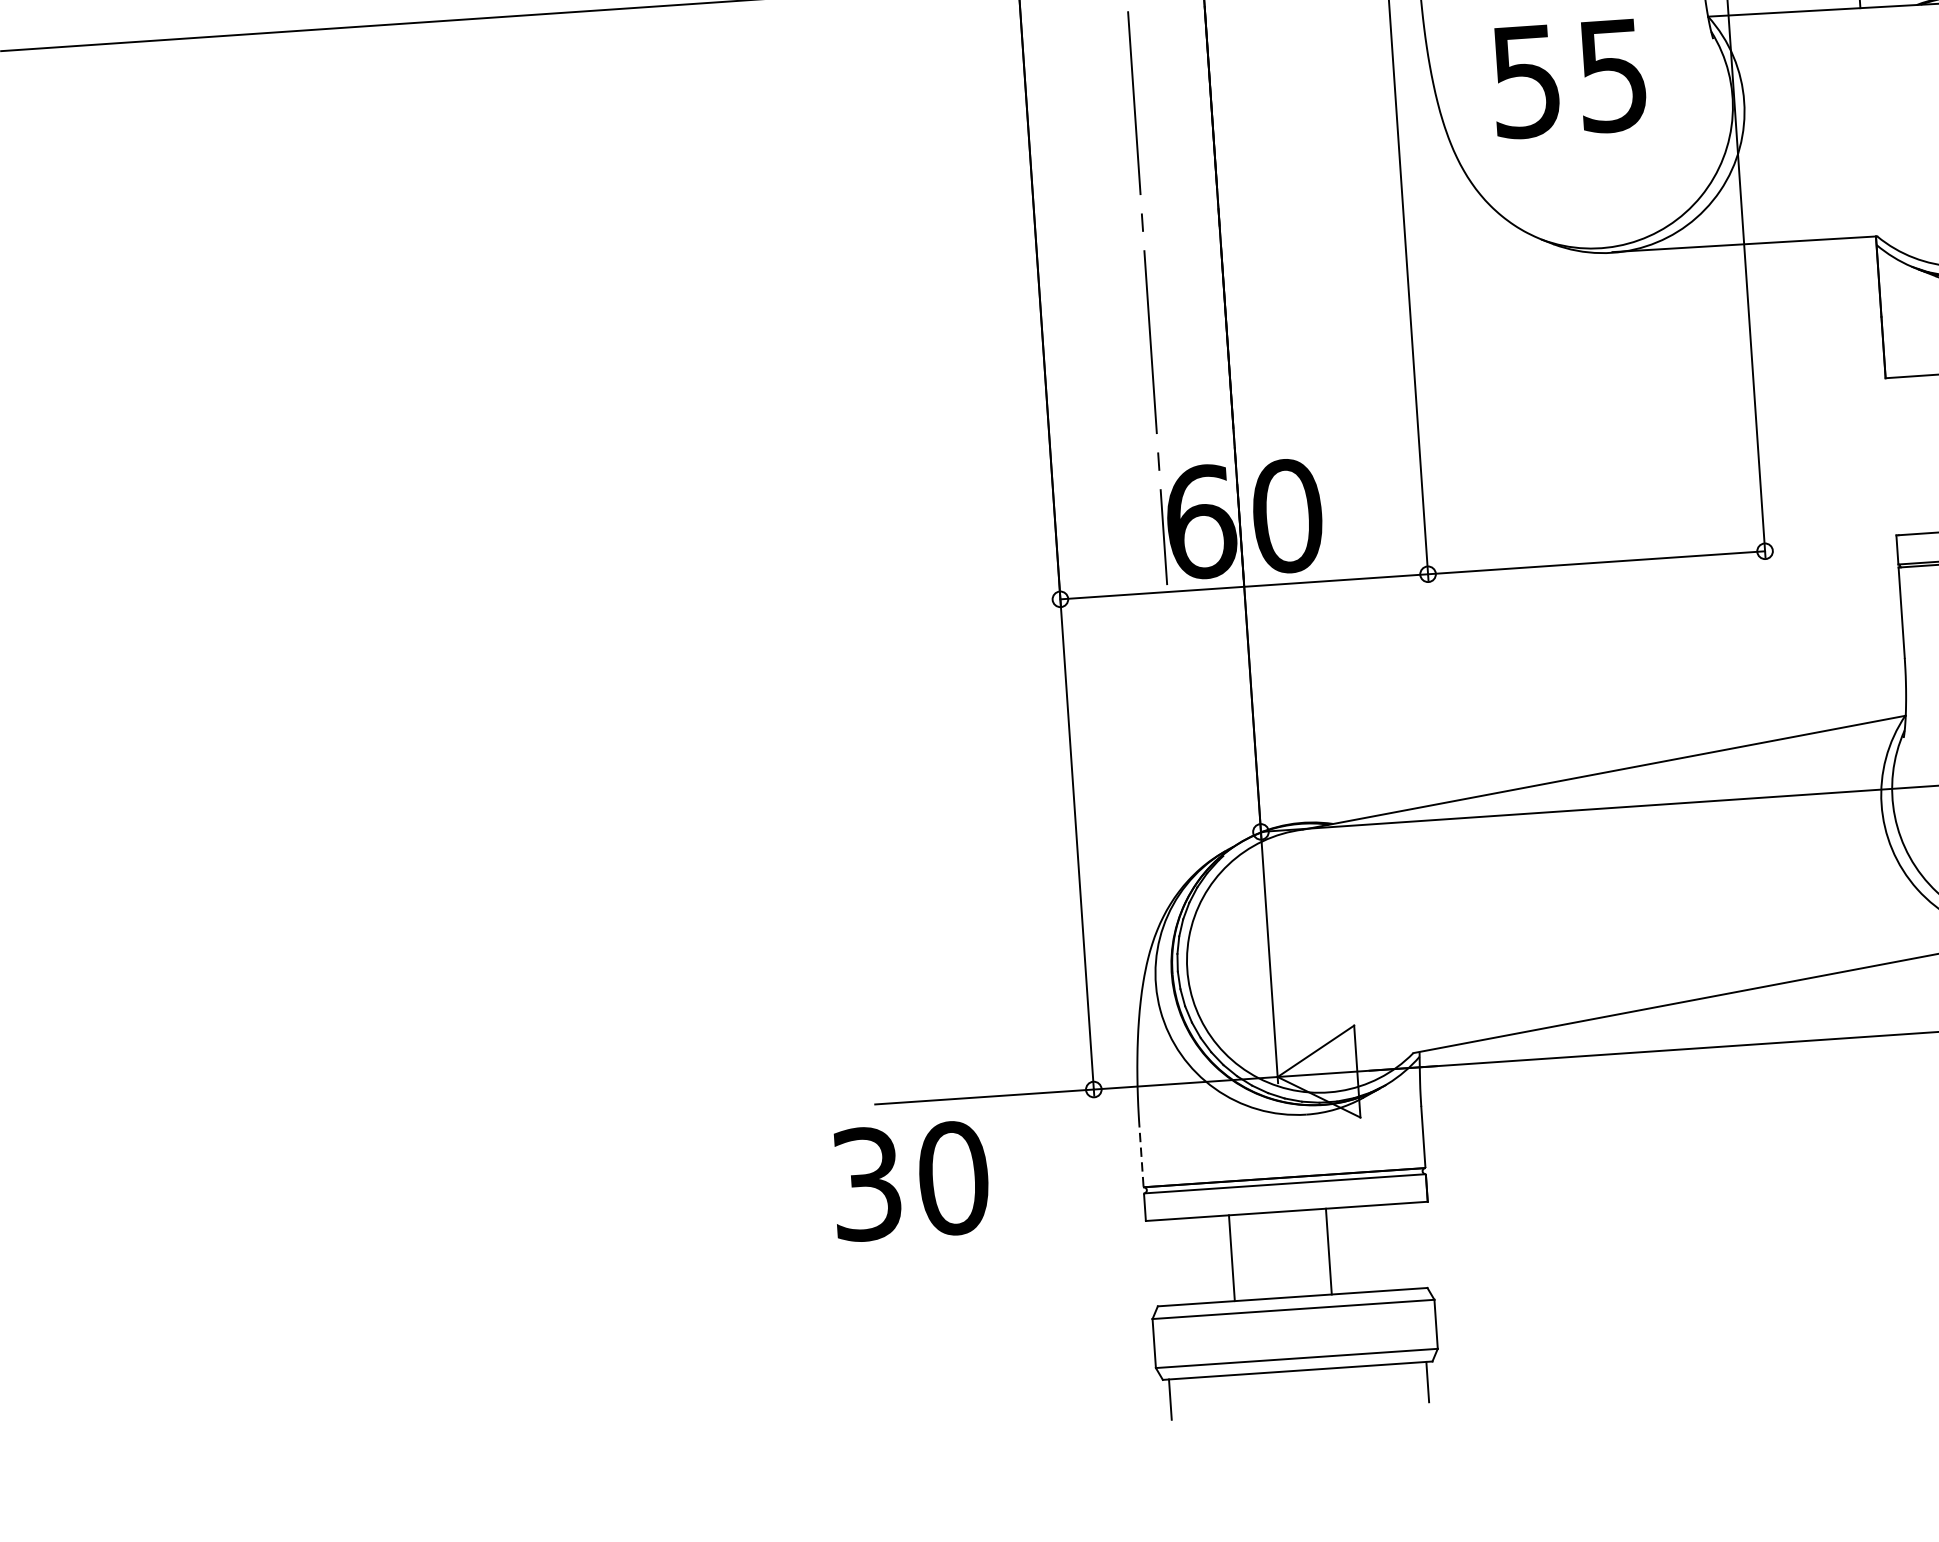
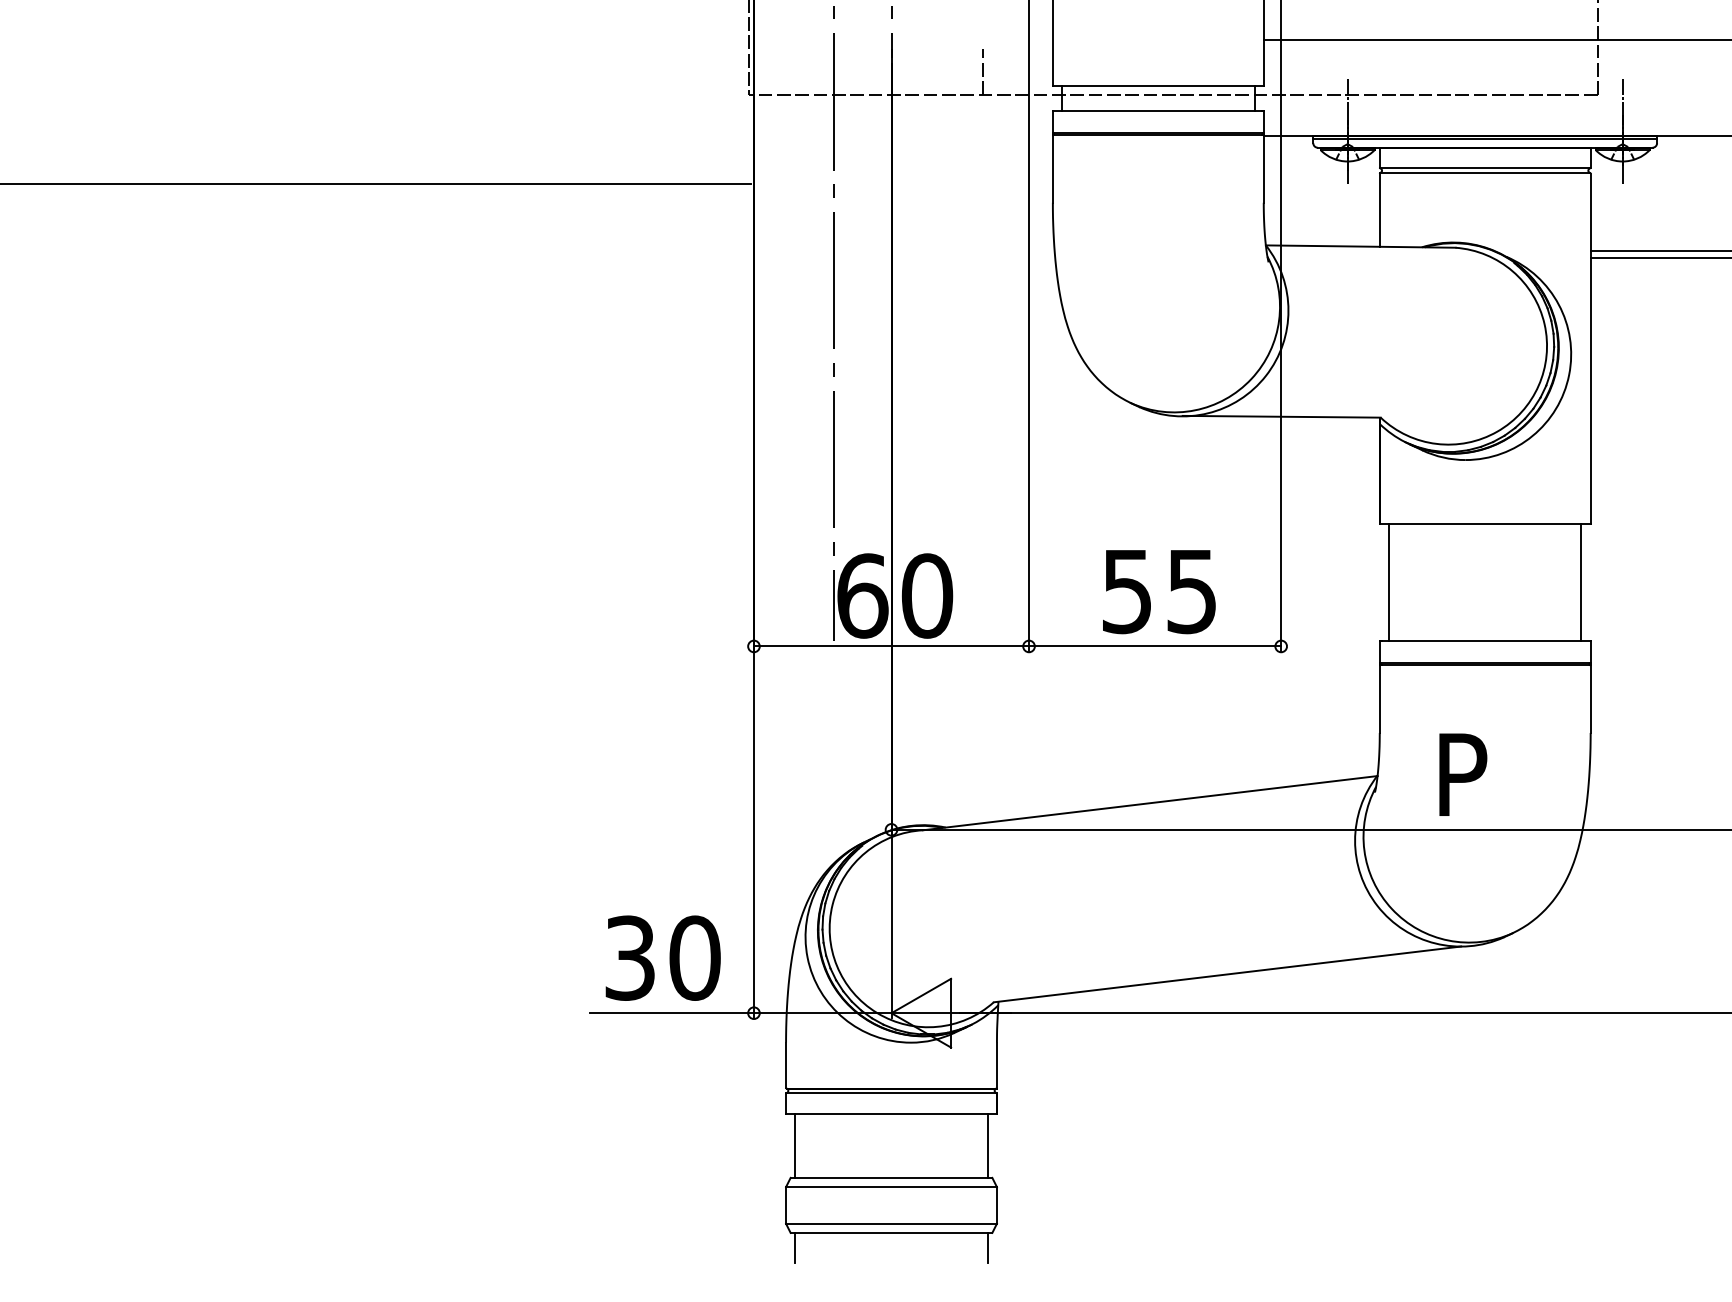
text: (1569, 79) -> (1159, 592), moved
line: (1902, 456) -> (1388, 582), added
line: (1142, 1156) -> (786, 1065), dashed -> solid
text: (910, 1180) -> (662, 957), moved
line: (1328, 1251) -> (987, 1145), moved
line: (1232, 1257) -> (795, 1145), moved

